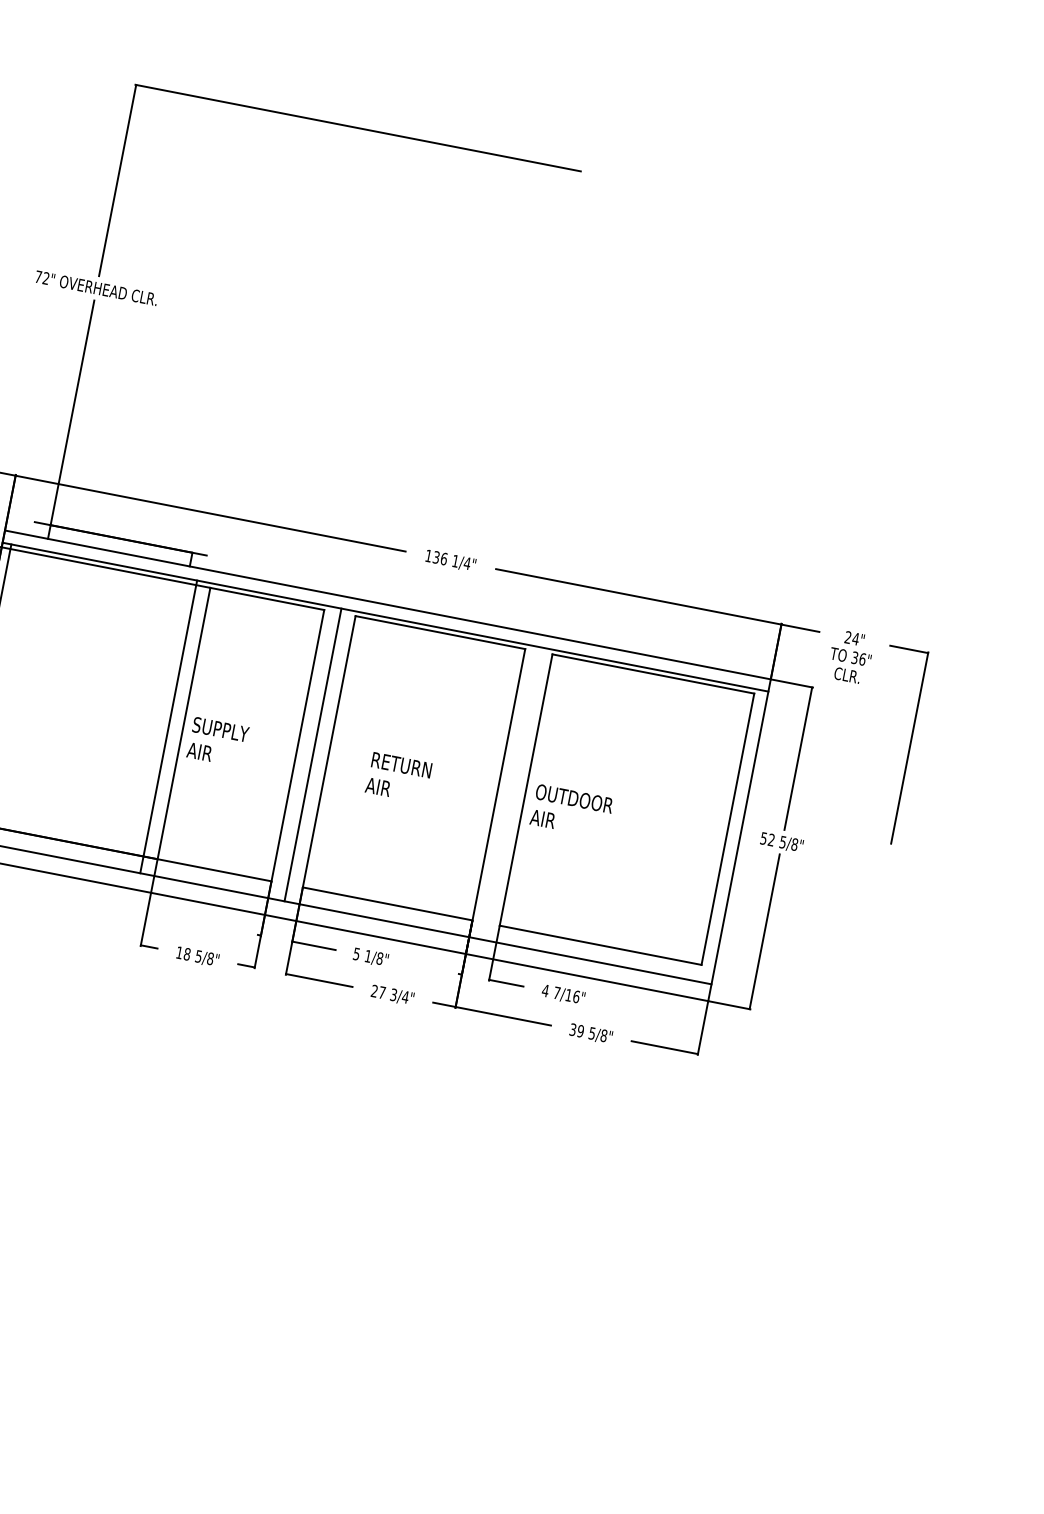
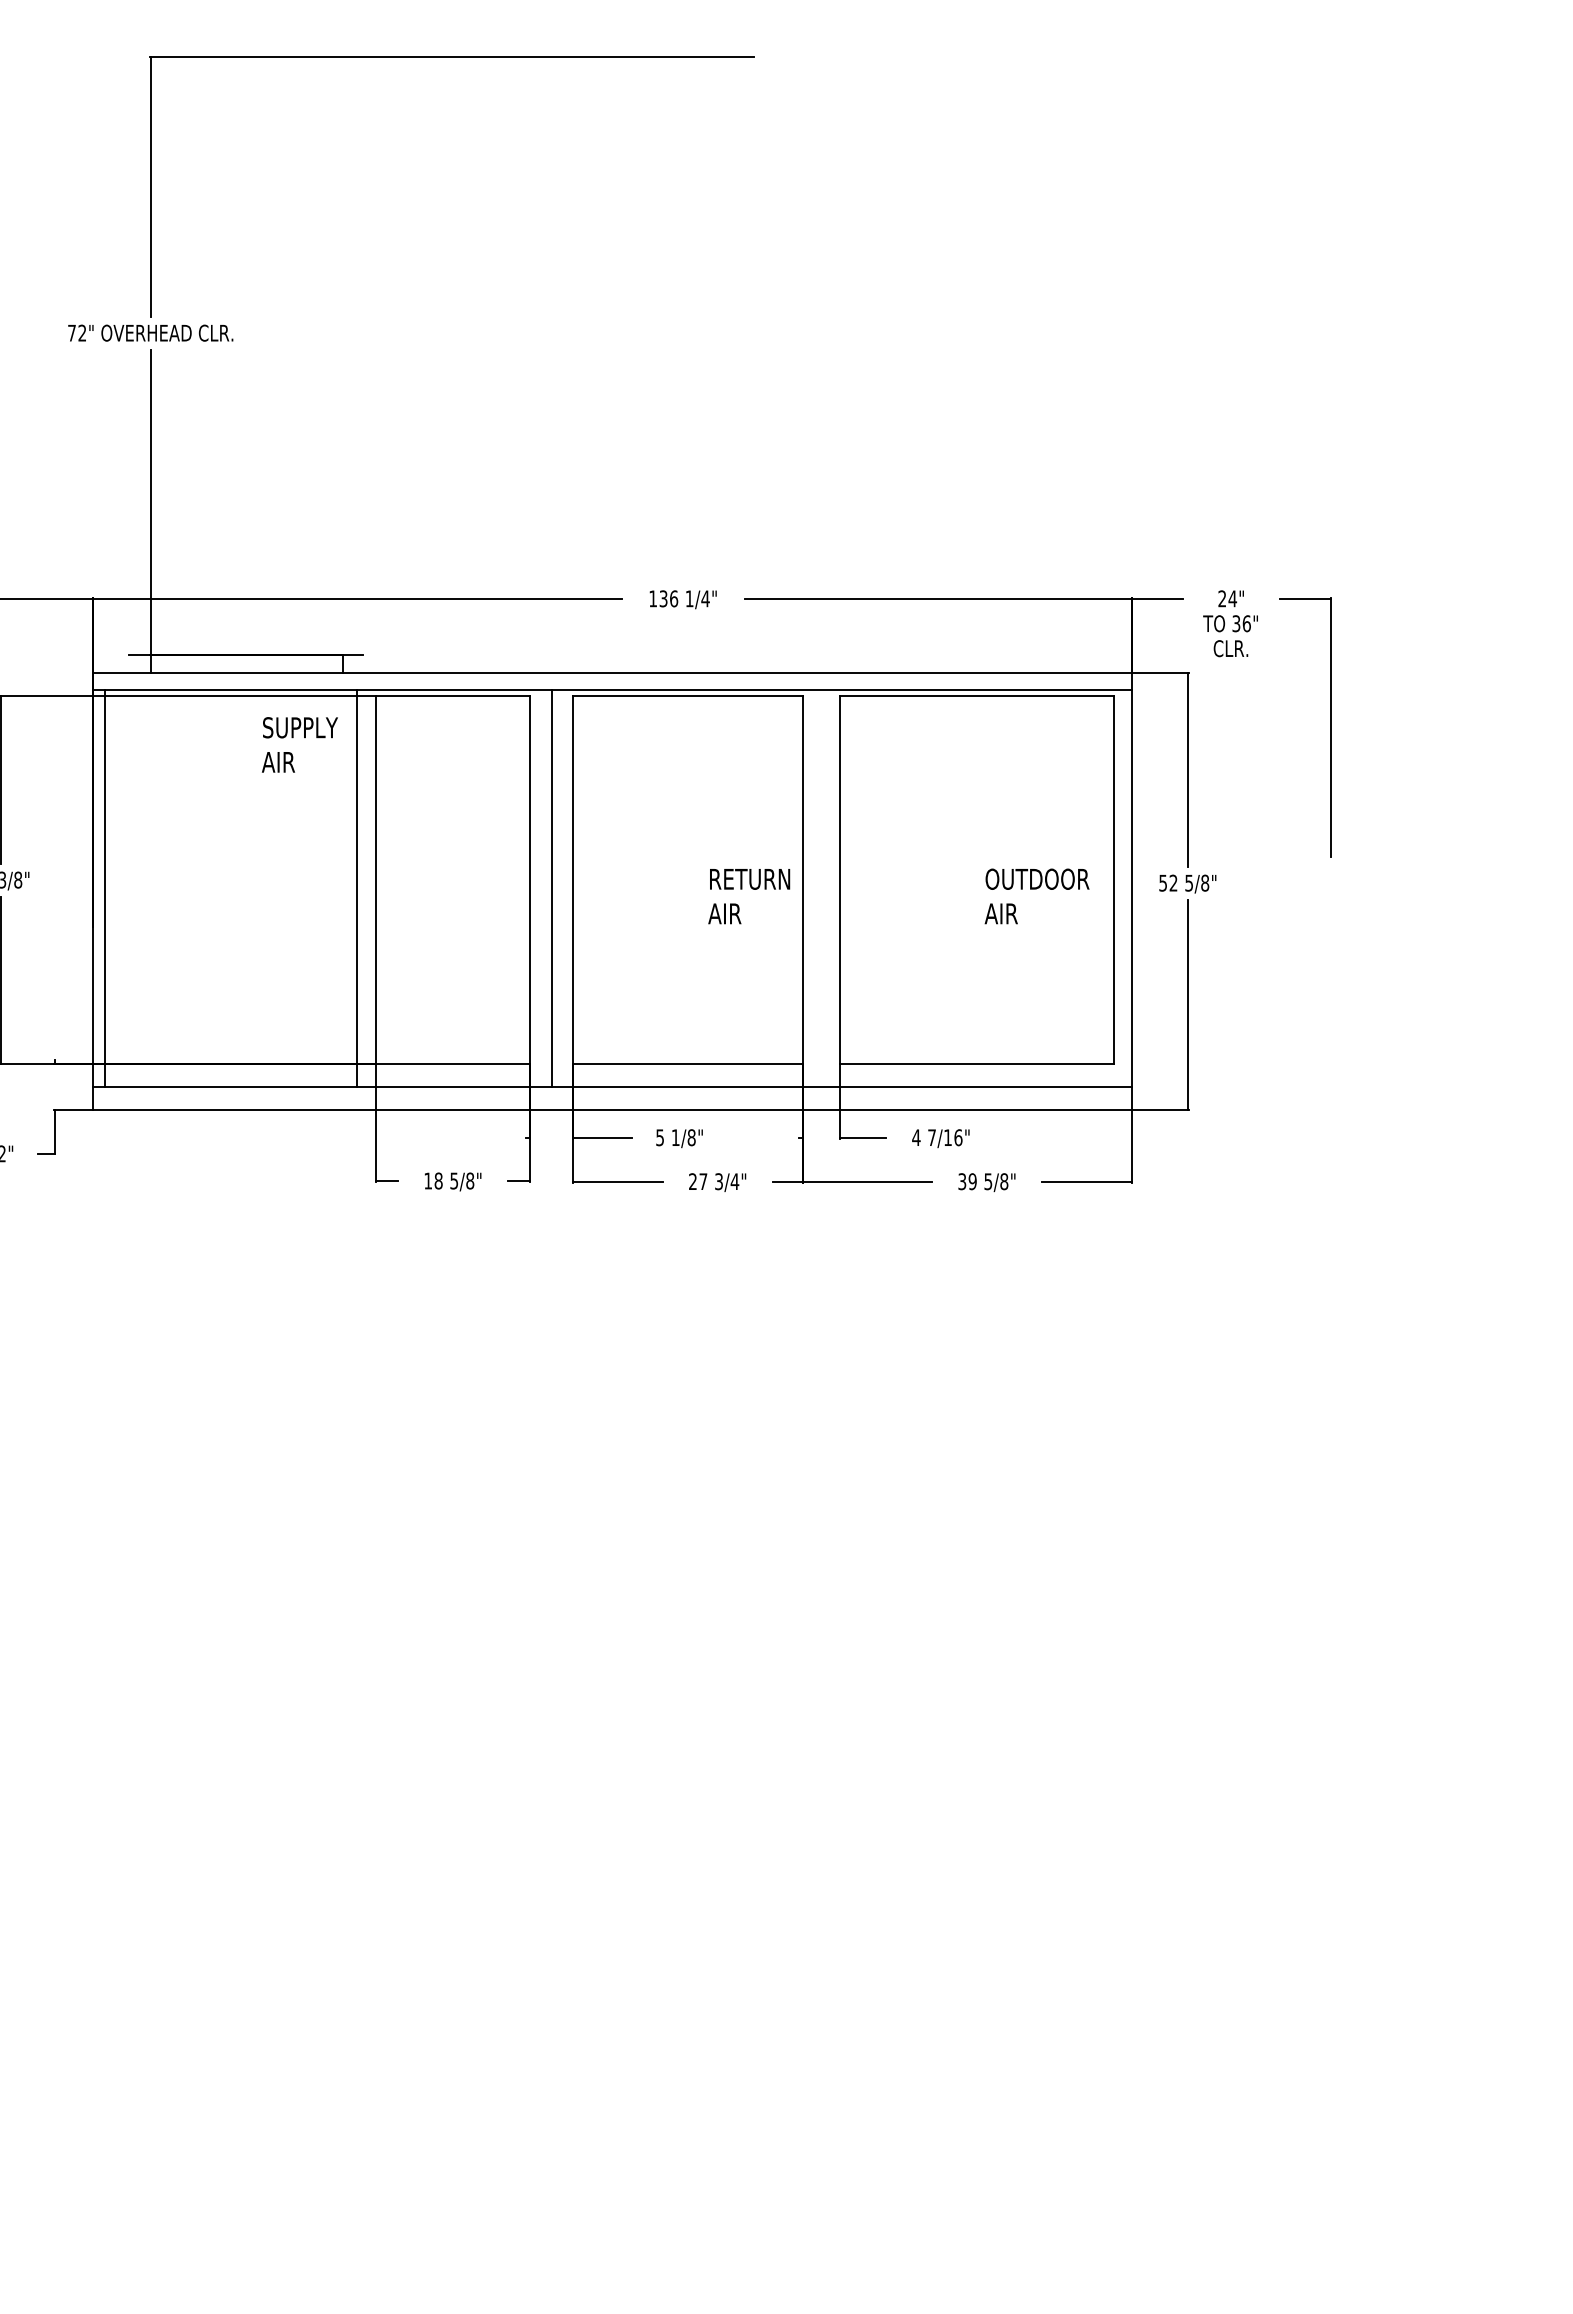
text: (217, 741) -> (299, 744), moved
text: (398, 777) -> (749, 896), moved
text: (571, 811) -> (1036, 896), moved

